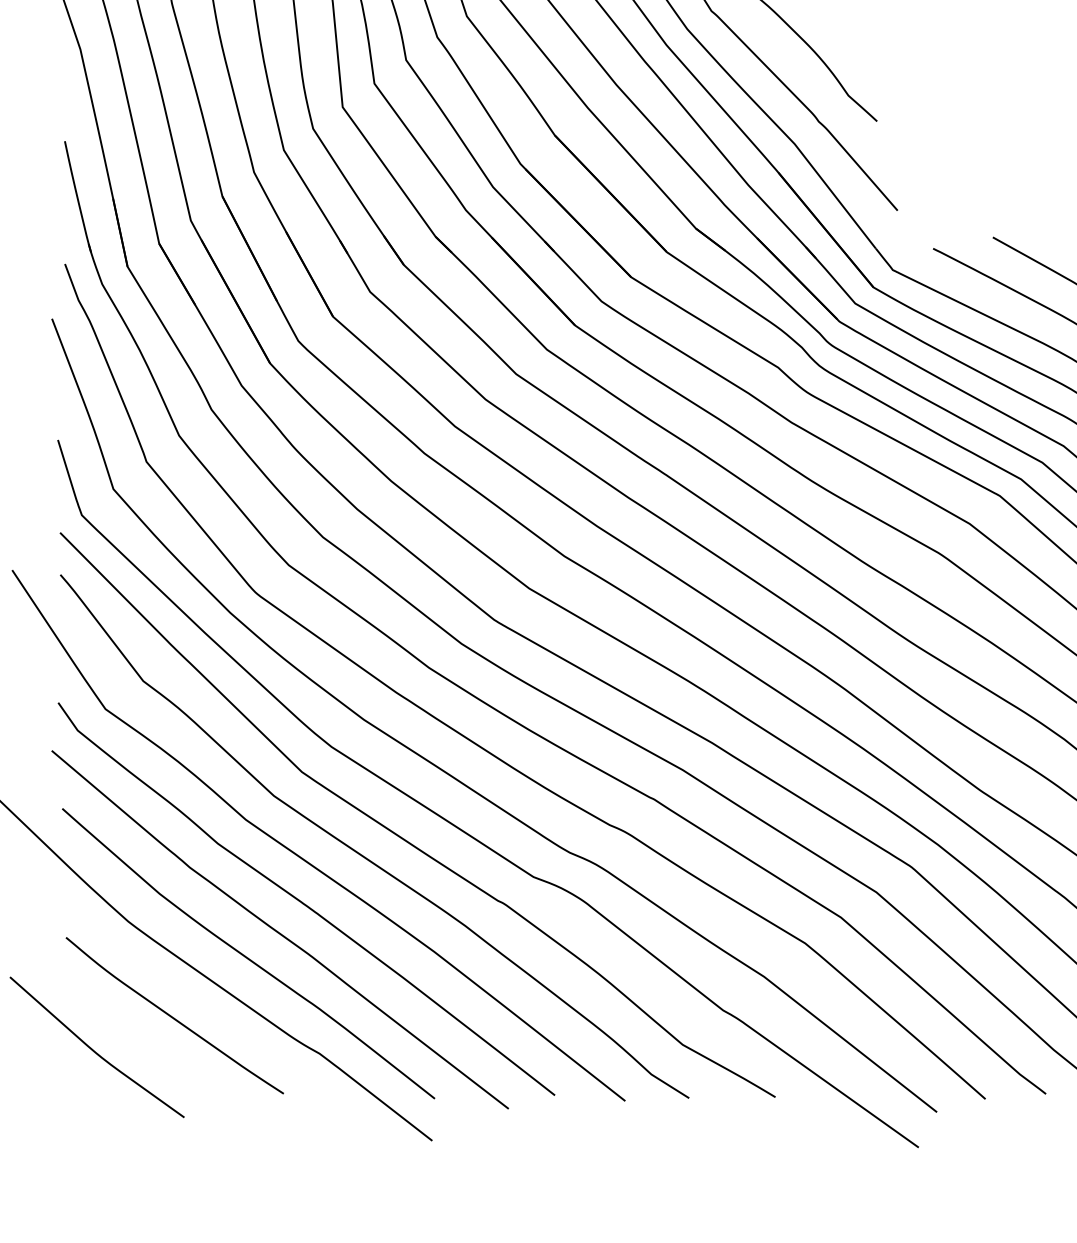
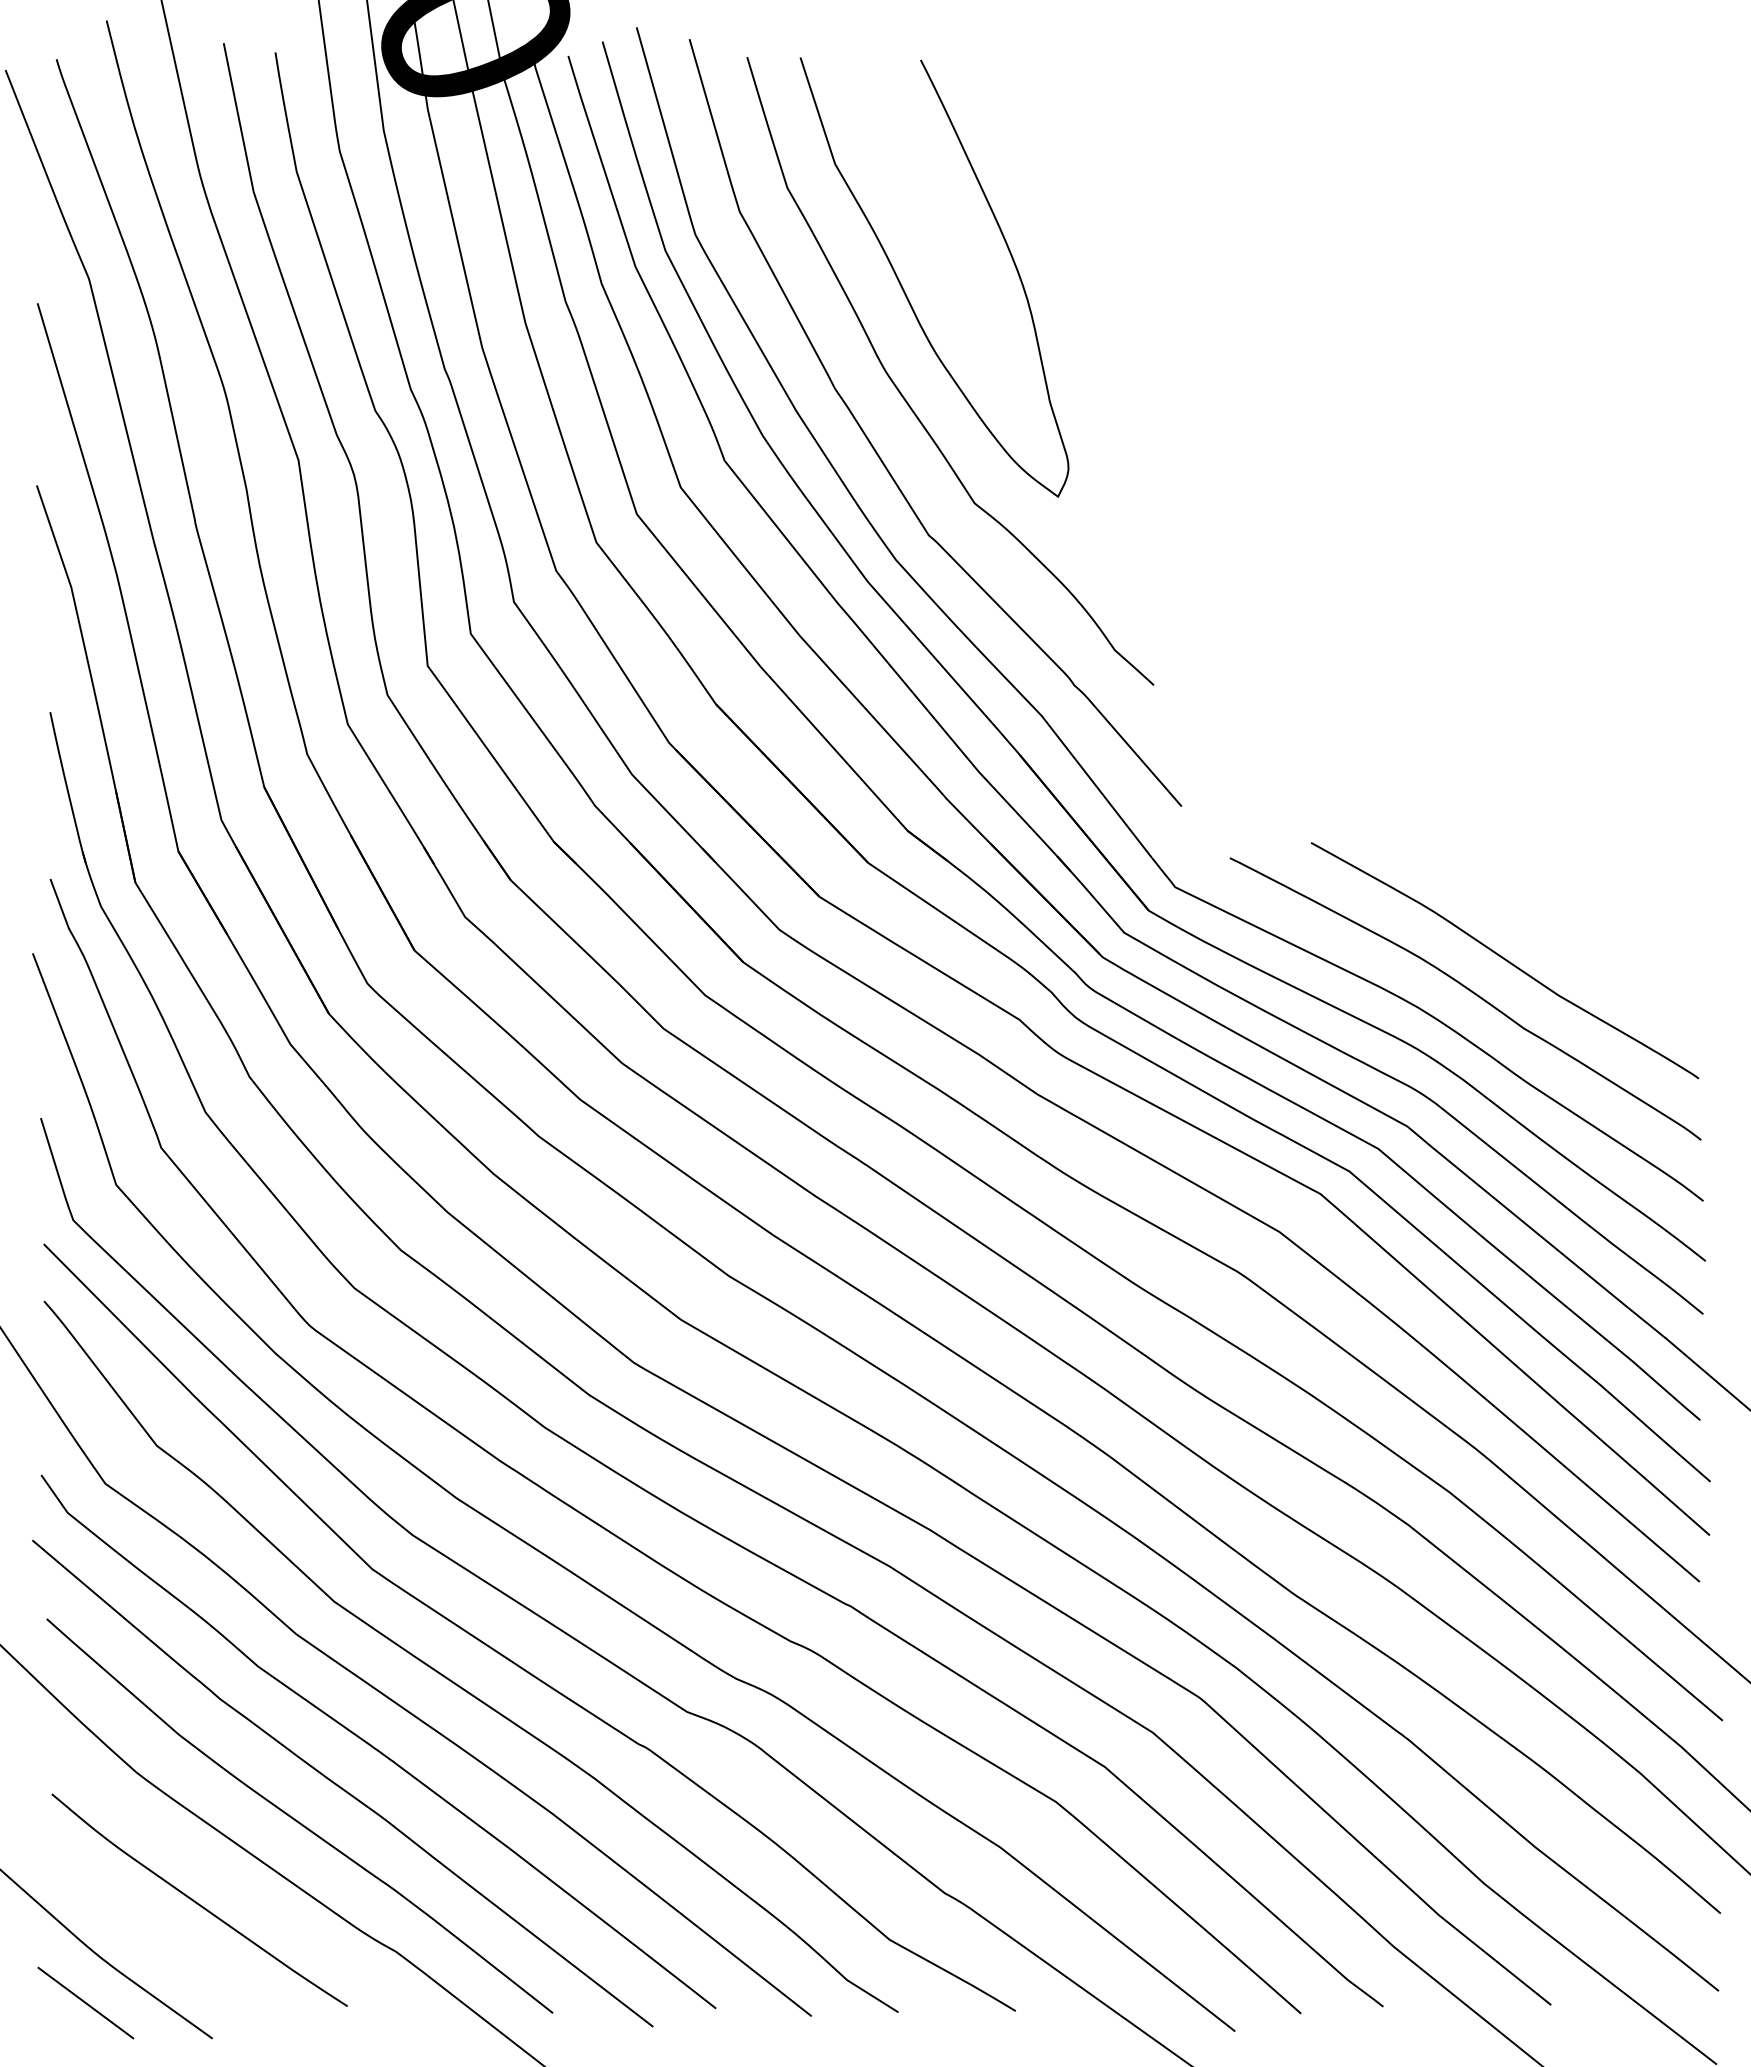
line: (90, 1090) -> (85, 2002), added

